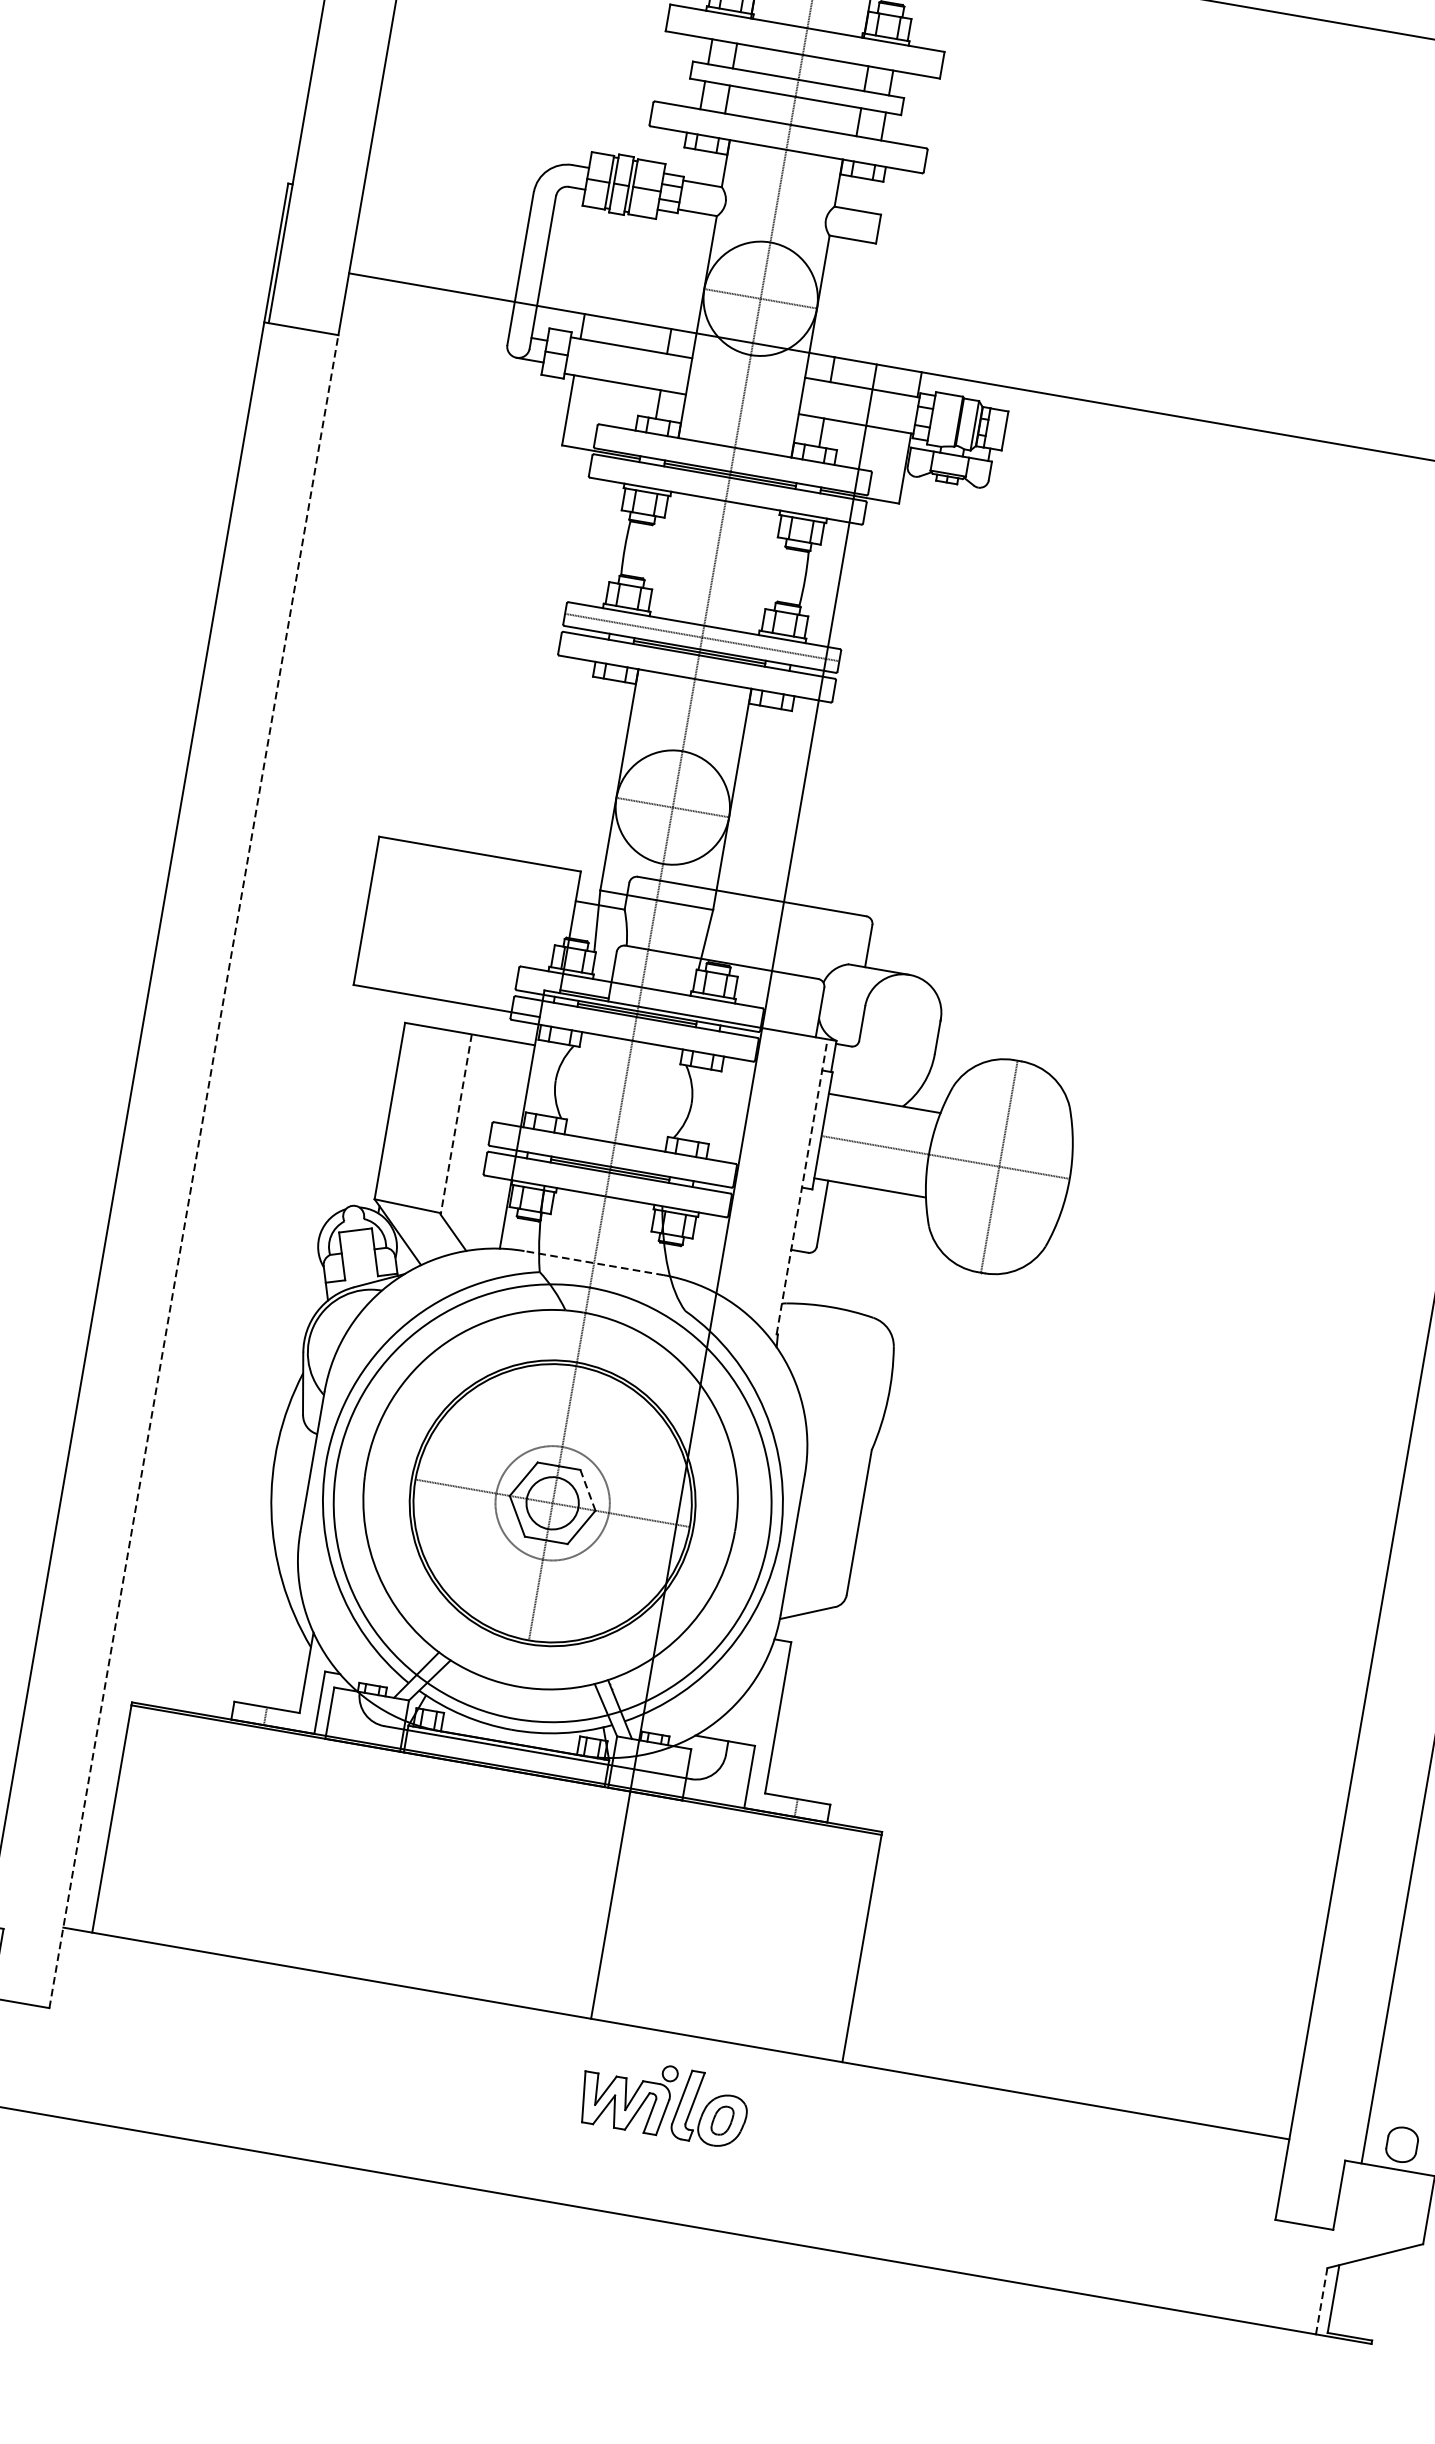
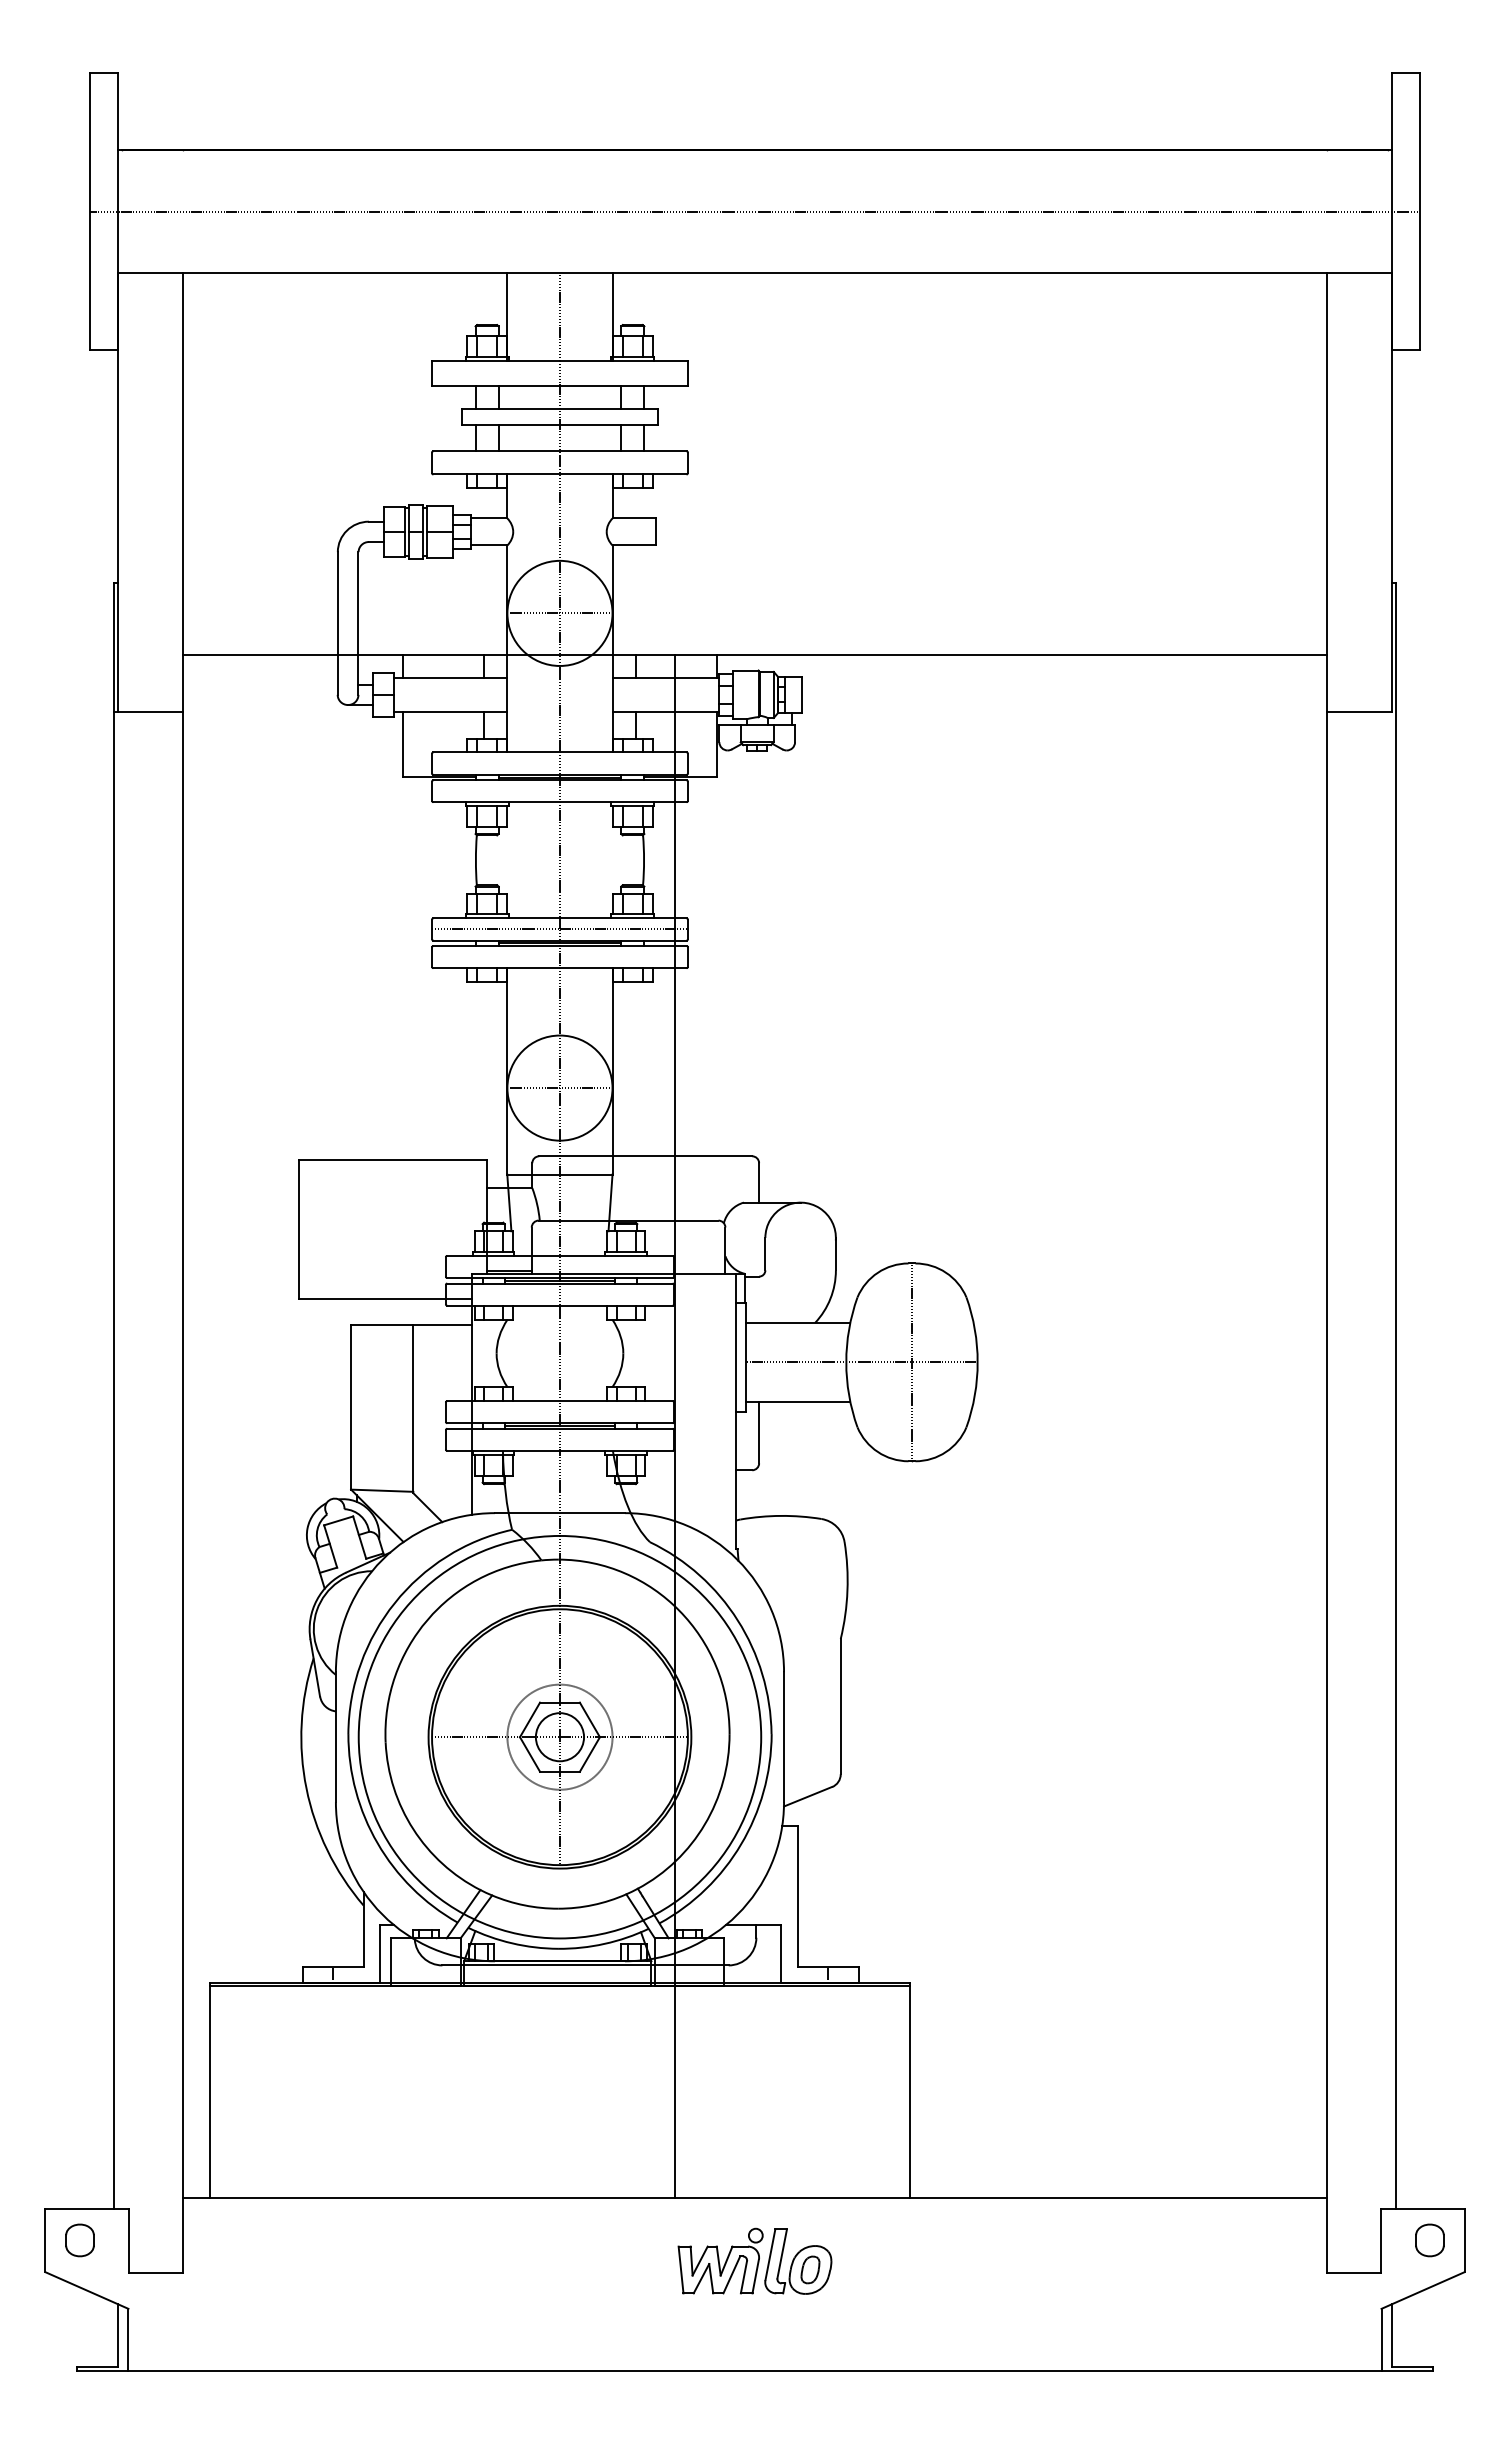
line: (456, 1124) -> (413, 1409), dashed -> solid
line: (194, 1171) -> (183, 1492), dashed -> solid
line: (802, 1186) -> (736, 1411), dashed -> solid
line: (593, 1263) -> (559, 1513), dashed -> solid
line: (587, 1489) -> (589, 1719), dashed -> solid
part: (1401, 2144) -> (1429, 2240), moved
line: (1321, 2300) -> (1381, 2339), dashed -> solid

